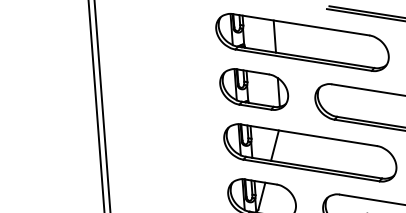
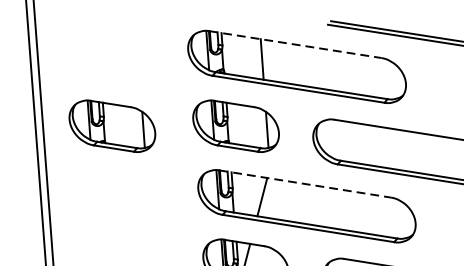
line: (301, 24) -> (295, 44), solid -> dashed
part: (156, 89) -> (112, 126), added
line: (309, 135) -> (305, 184), solid -> dashed

